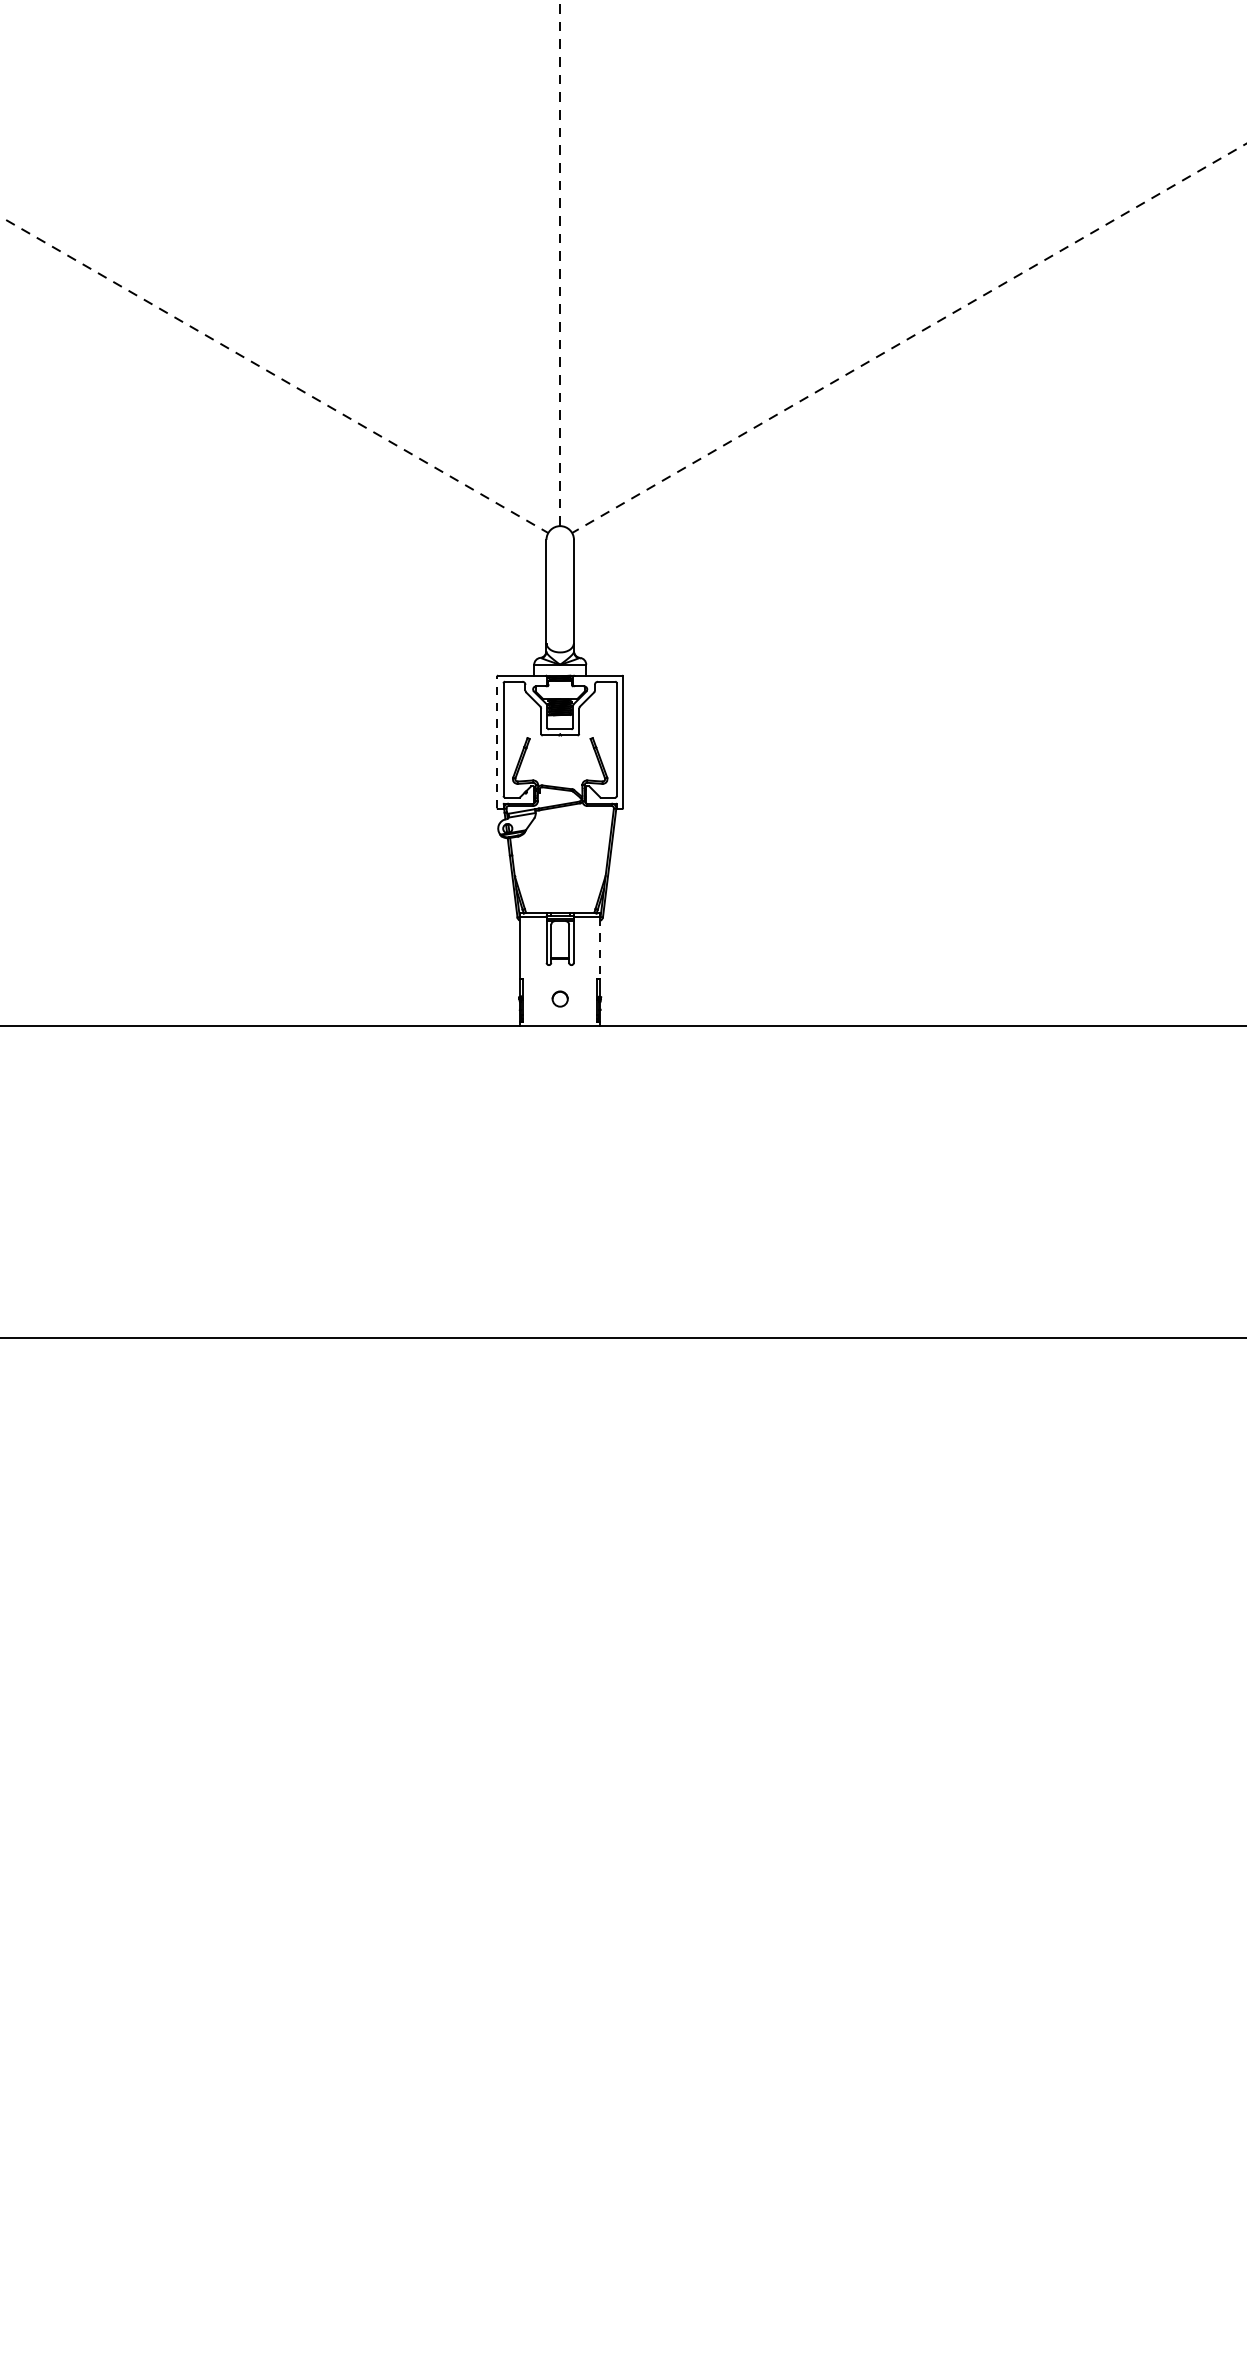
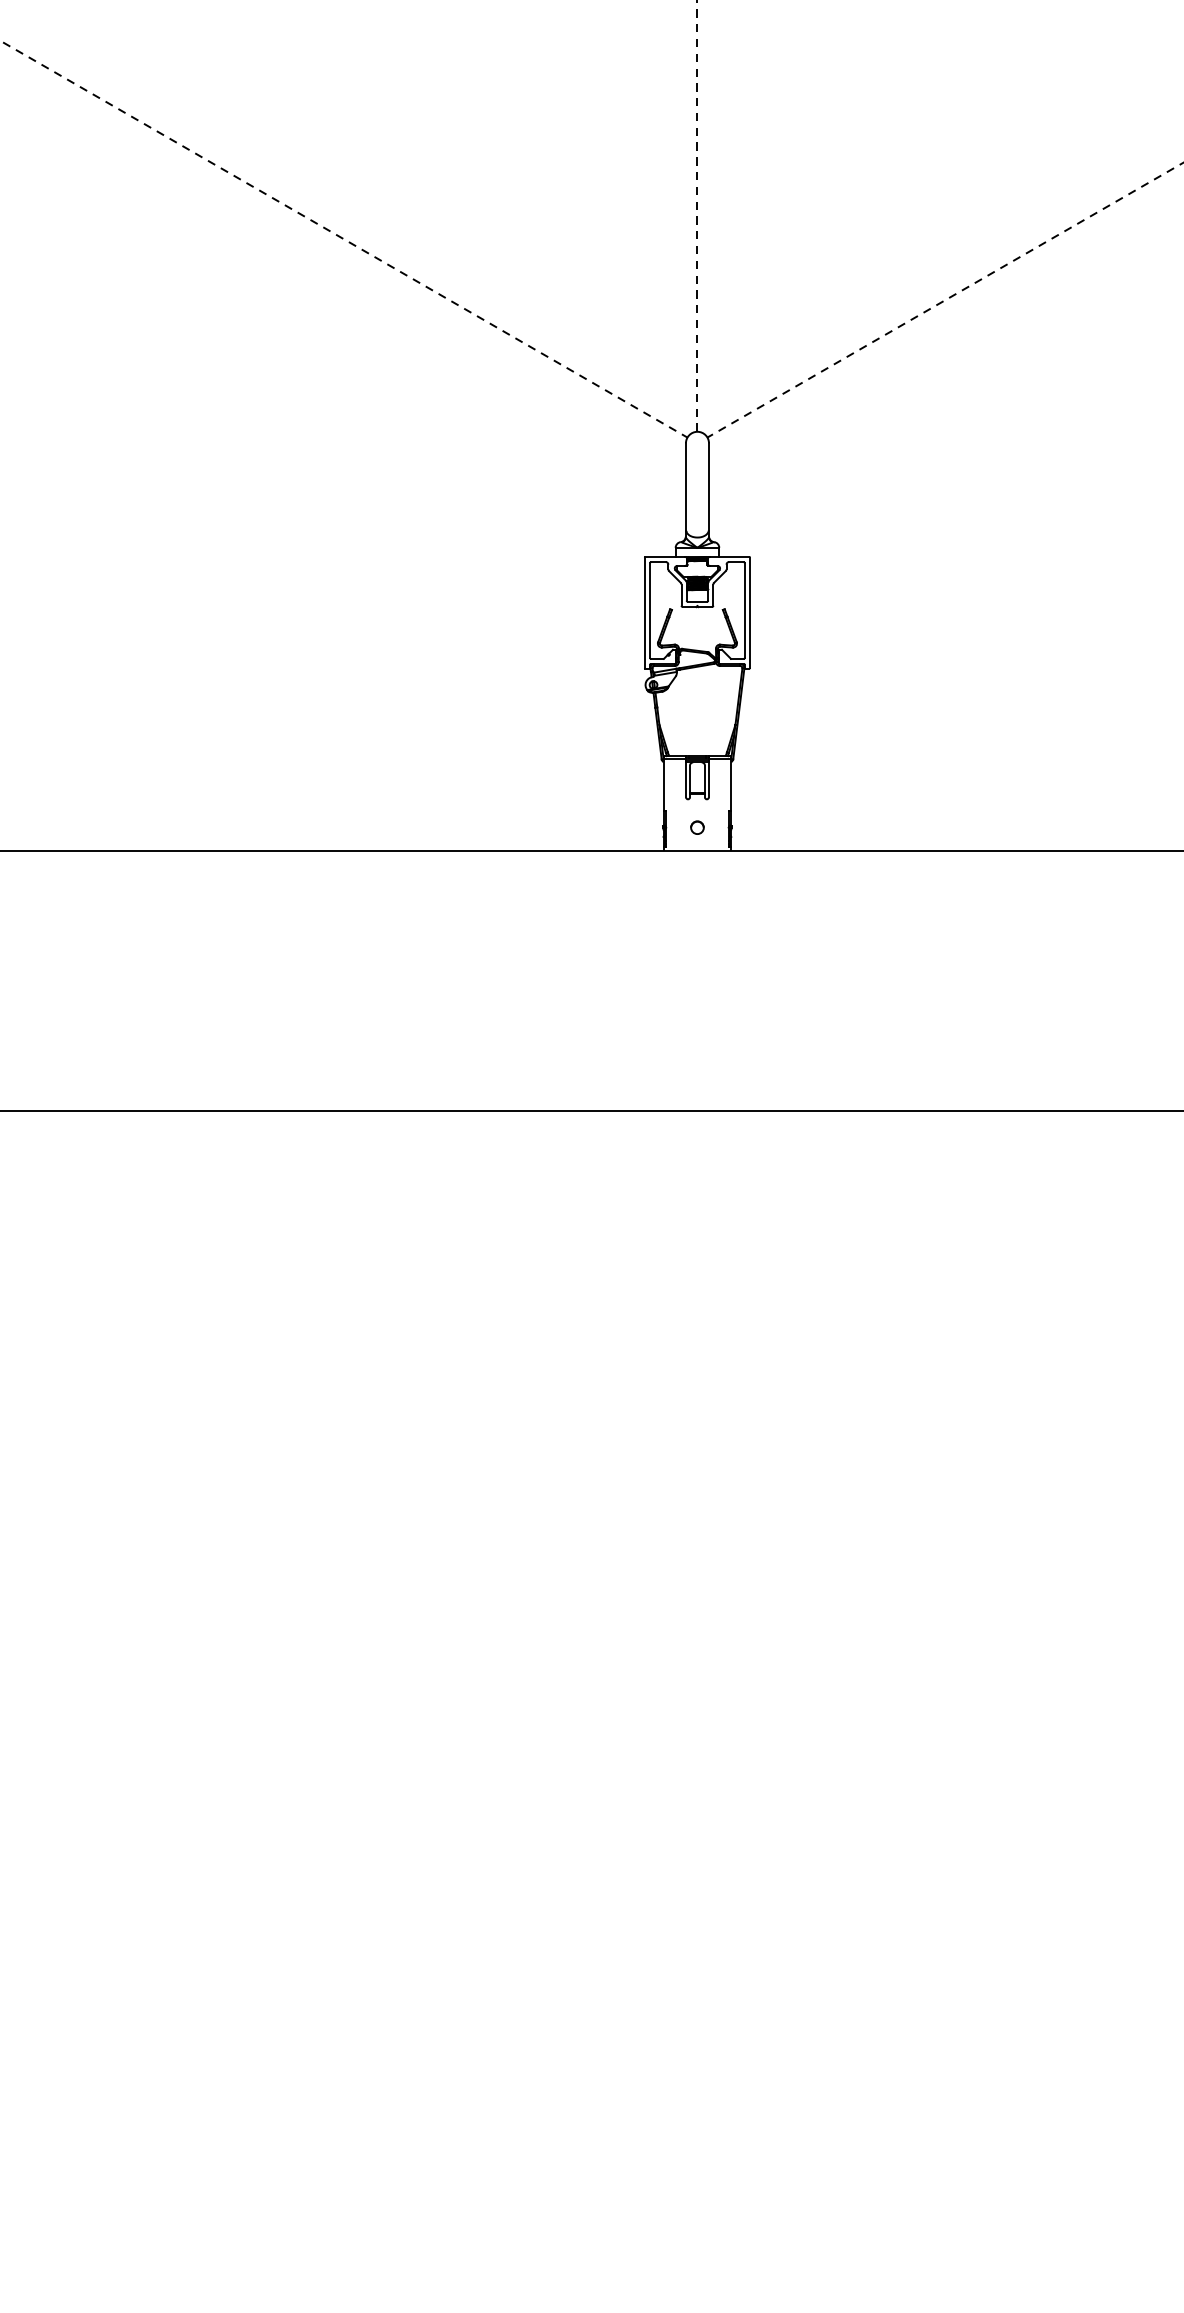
line: (496, 741) -> (644, 612), dashed -> solid
line: (600, 948) -> (731, 785), dashed -> solid

